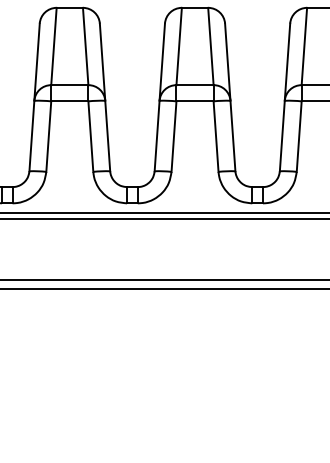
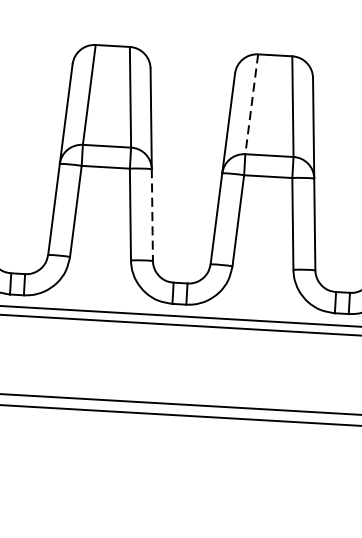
line: (179, 46) -> (252, 104), solid -> dashed
line: (107, 136) -> (152, 215), solid -> dashed

